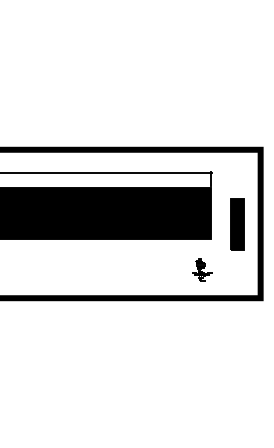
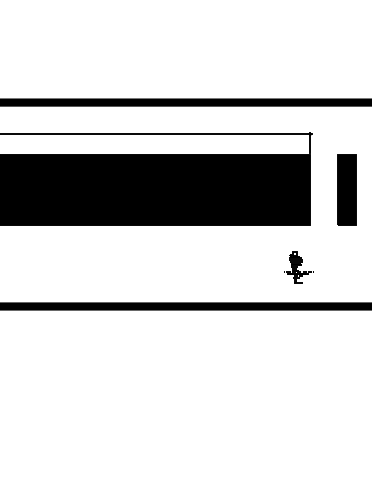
part: (237, 224) -> (346, 190), moved

